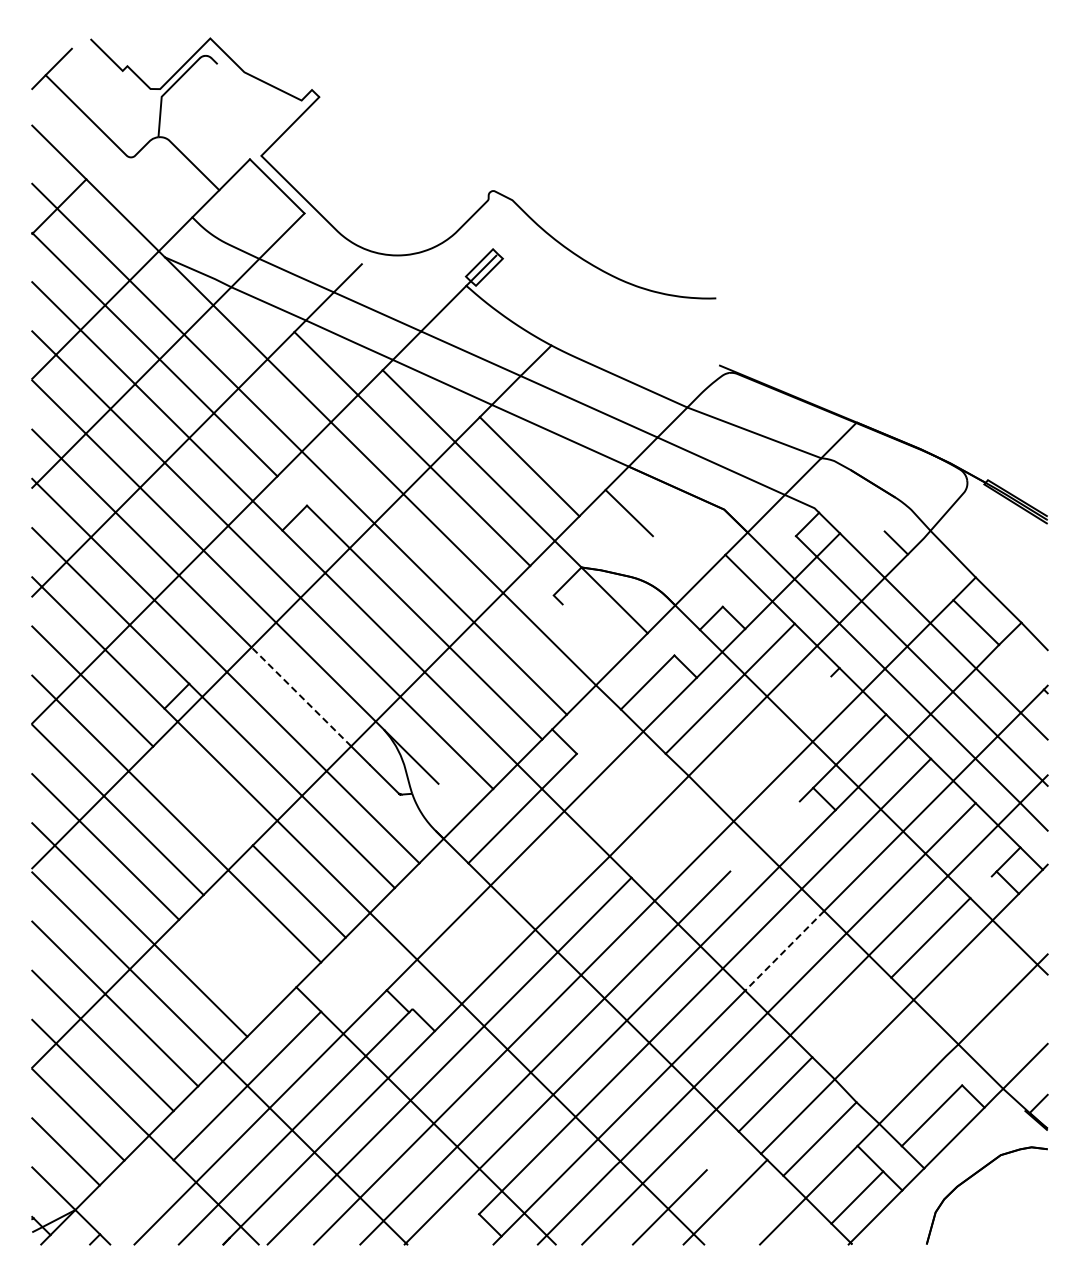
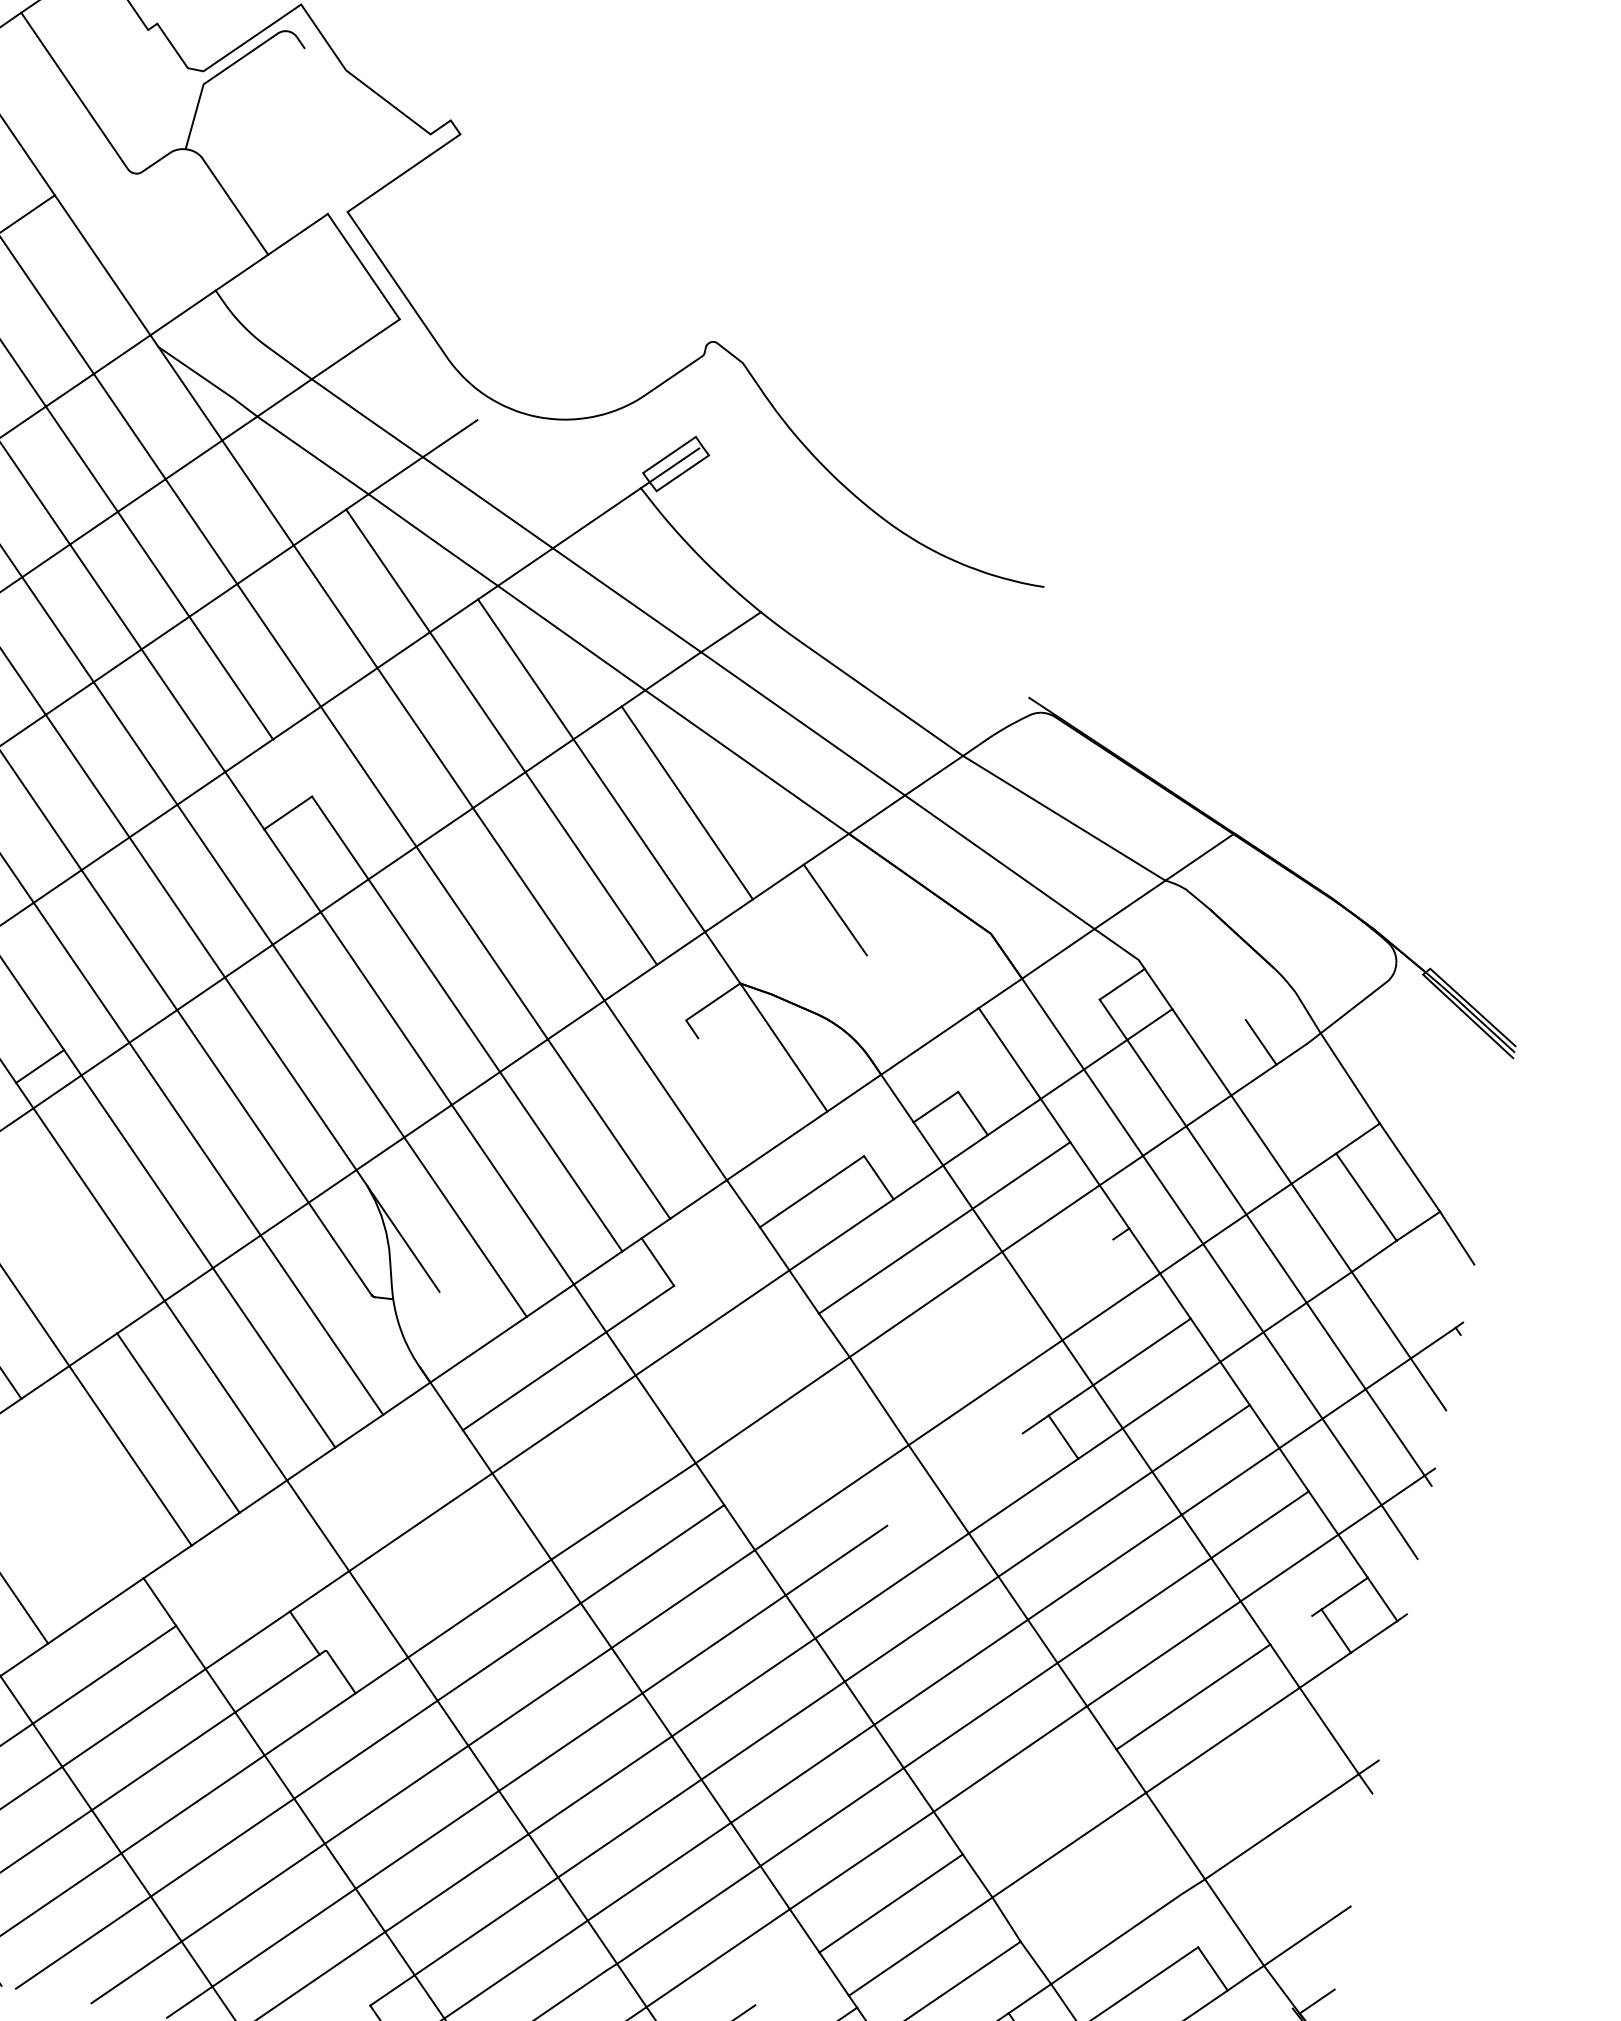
line: (301, 696) -> (243, 1105), dashed -> solid
line: (784, 951) -> (950, 1673), dashed -> solid

